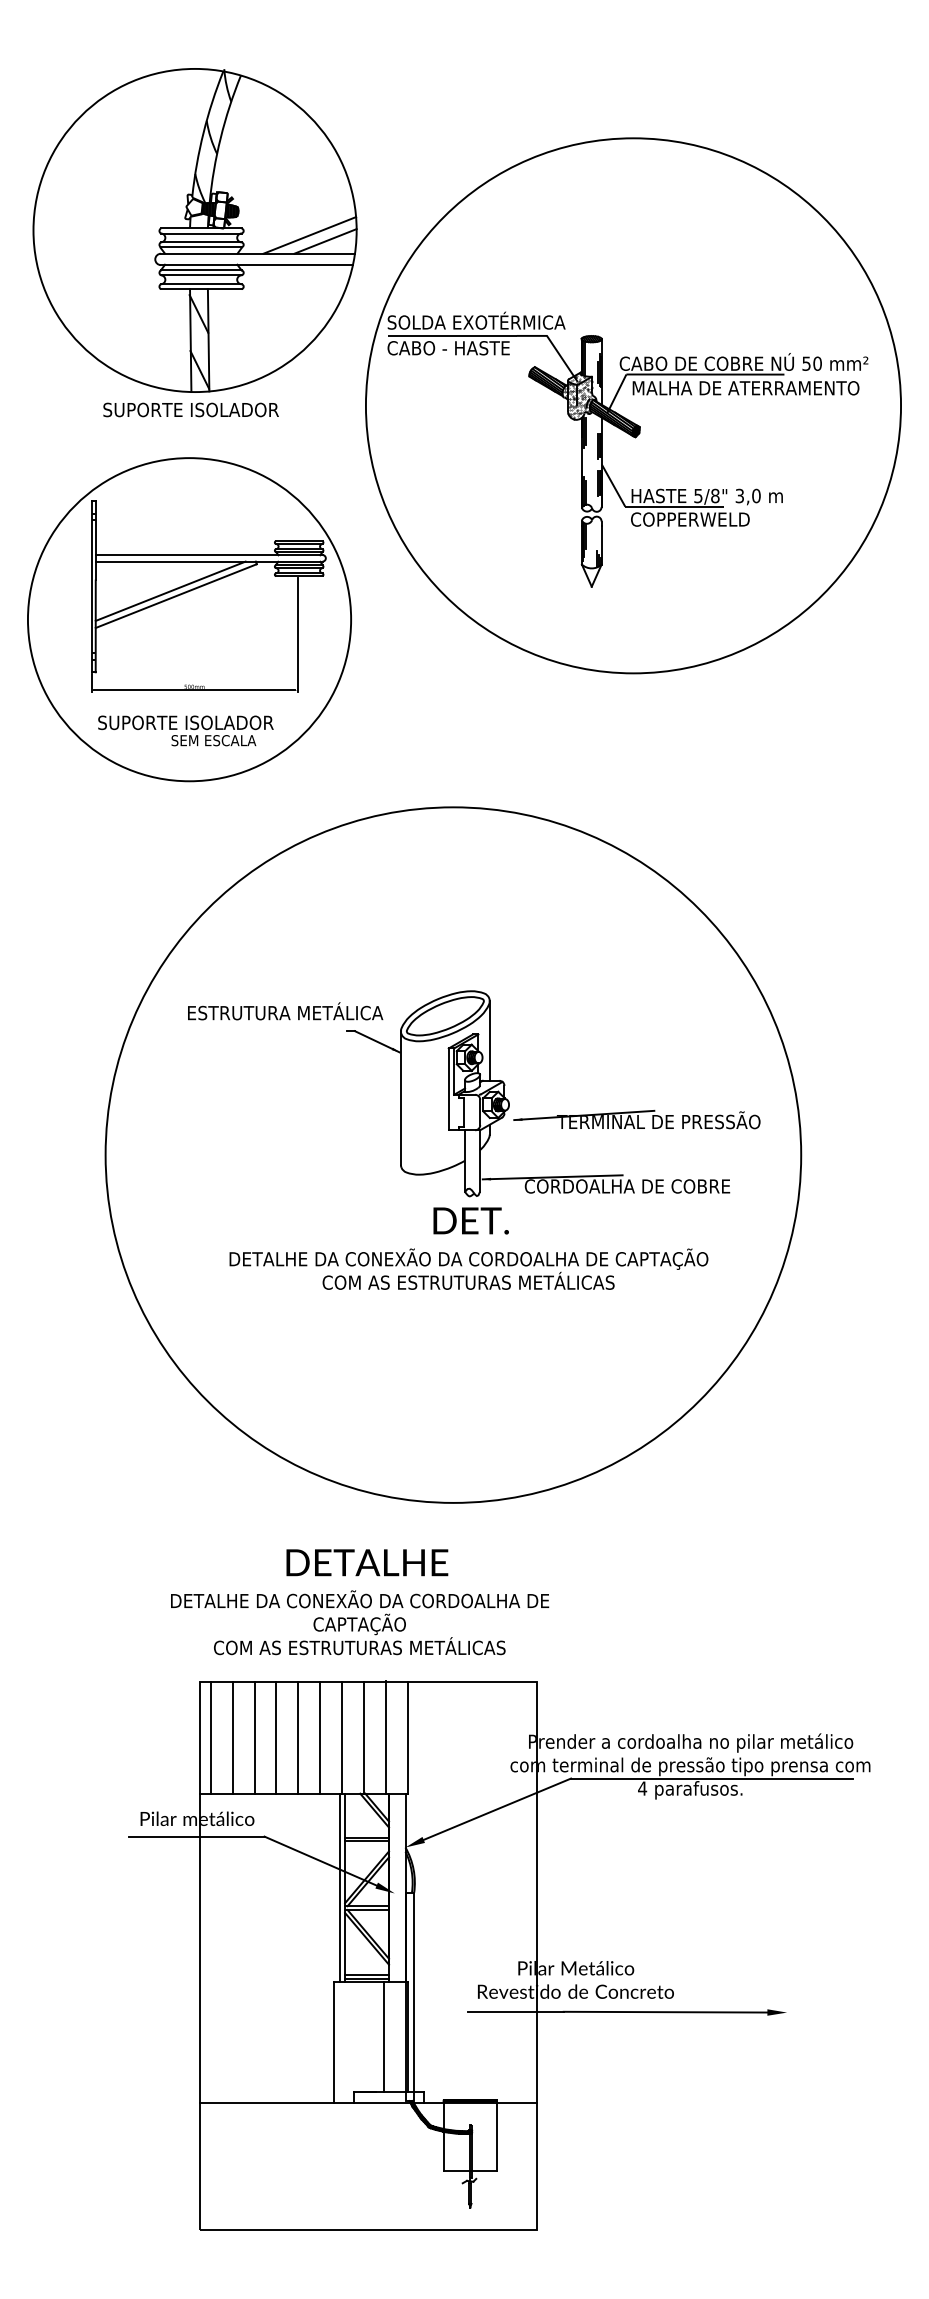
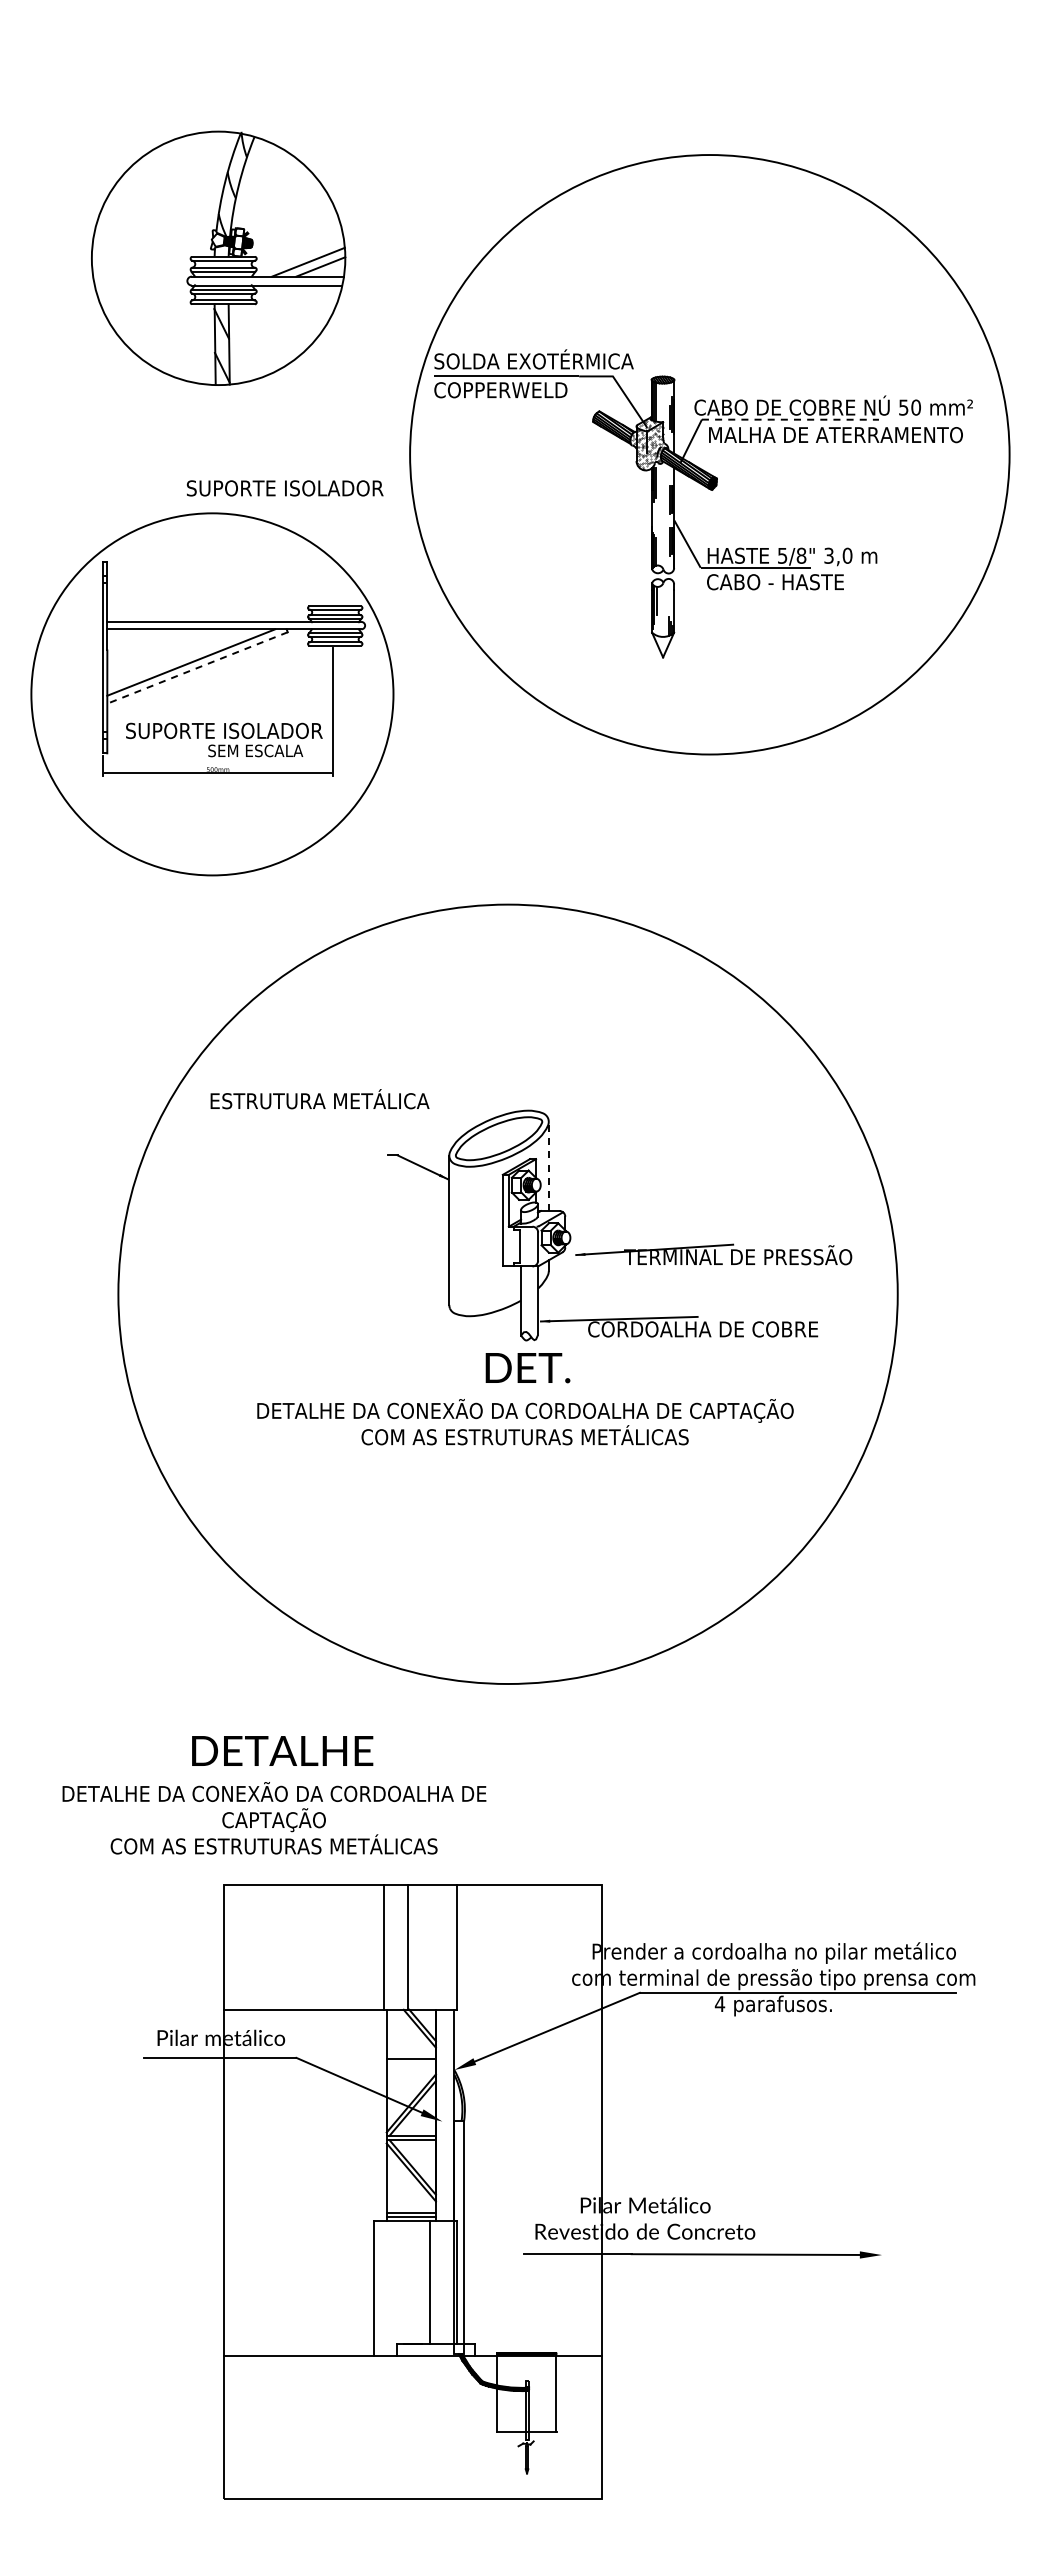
part: (194, 230) -> (218, 258), size x0.7
text: (454, 348) -> (509, 390), CABO - HASTE -> COPPERWELD
line: (705, 374) -> (790, 419), solid -> dashed
text: (190, 410) -> (284, 488), moved
text: (697, 519) -> (781, 582), COPPERWELD -> CABO - HASTE
line: (176, 596) -> (197, 668), solid -> dashed
text: (186, 730) -> (224, 739), moved
text: (285, 1011) -> (319, 1099), moved
line: (489, 1041) -> (548, 1166), solid -> dashed
text: (360, 1602) -> (274, 1795), moved
line: (385, 1737) -> (432, 1946), removed
line: (211, 1738) -> (236, 1947), removed
line: (232, 1738) -> (260, 1947), removed
line: (254, 1738) -> (285, 1947), removed
line: (276, 1738) -> (309, 1947), removed
line: (298, 1738) -> (334, 1947), removed
line: (320, 1738) -> (359, 1947), removed
line: (366, 1841) -> (410, 2063), removed
line: (339, 1887) -> (380, 2114), removed

